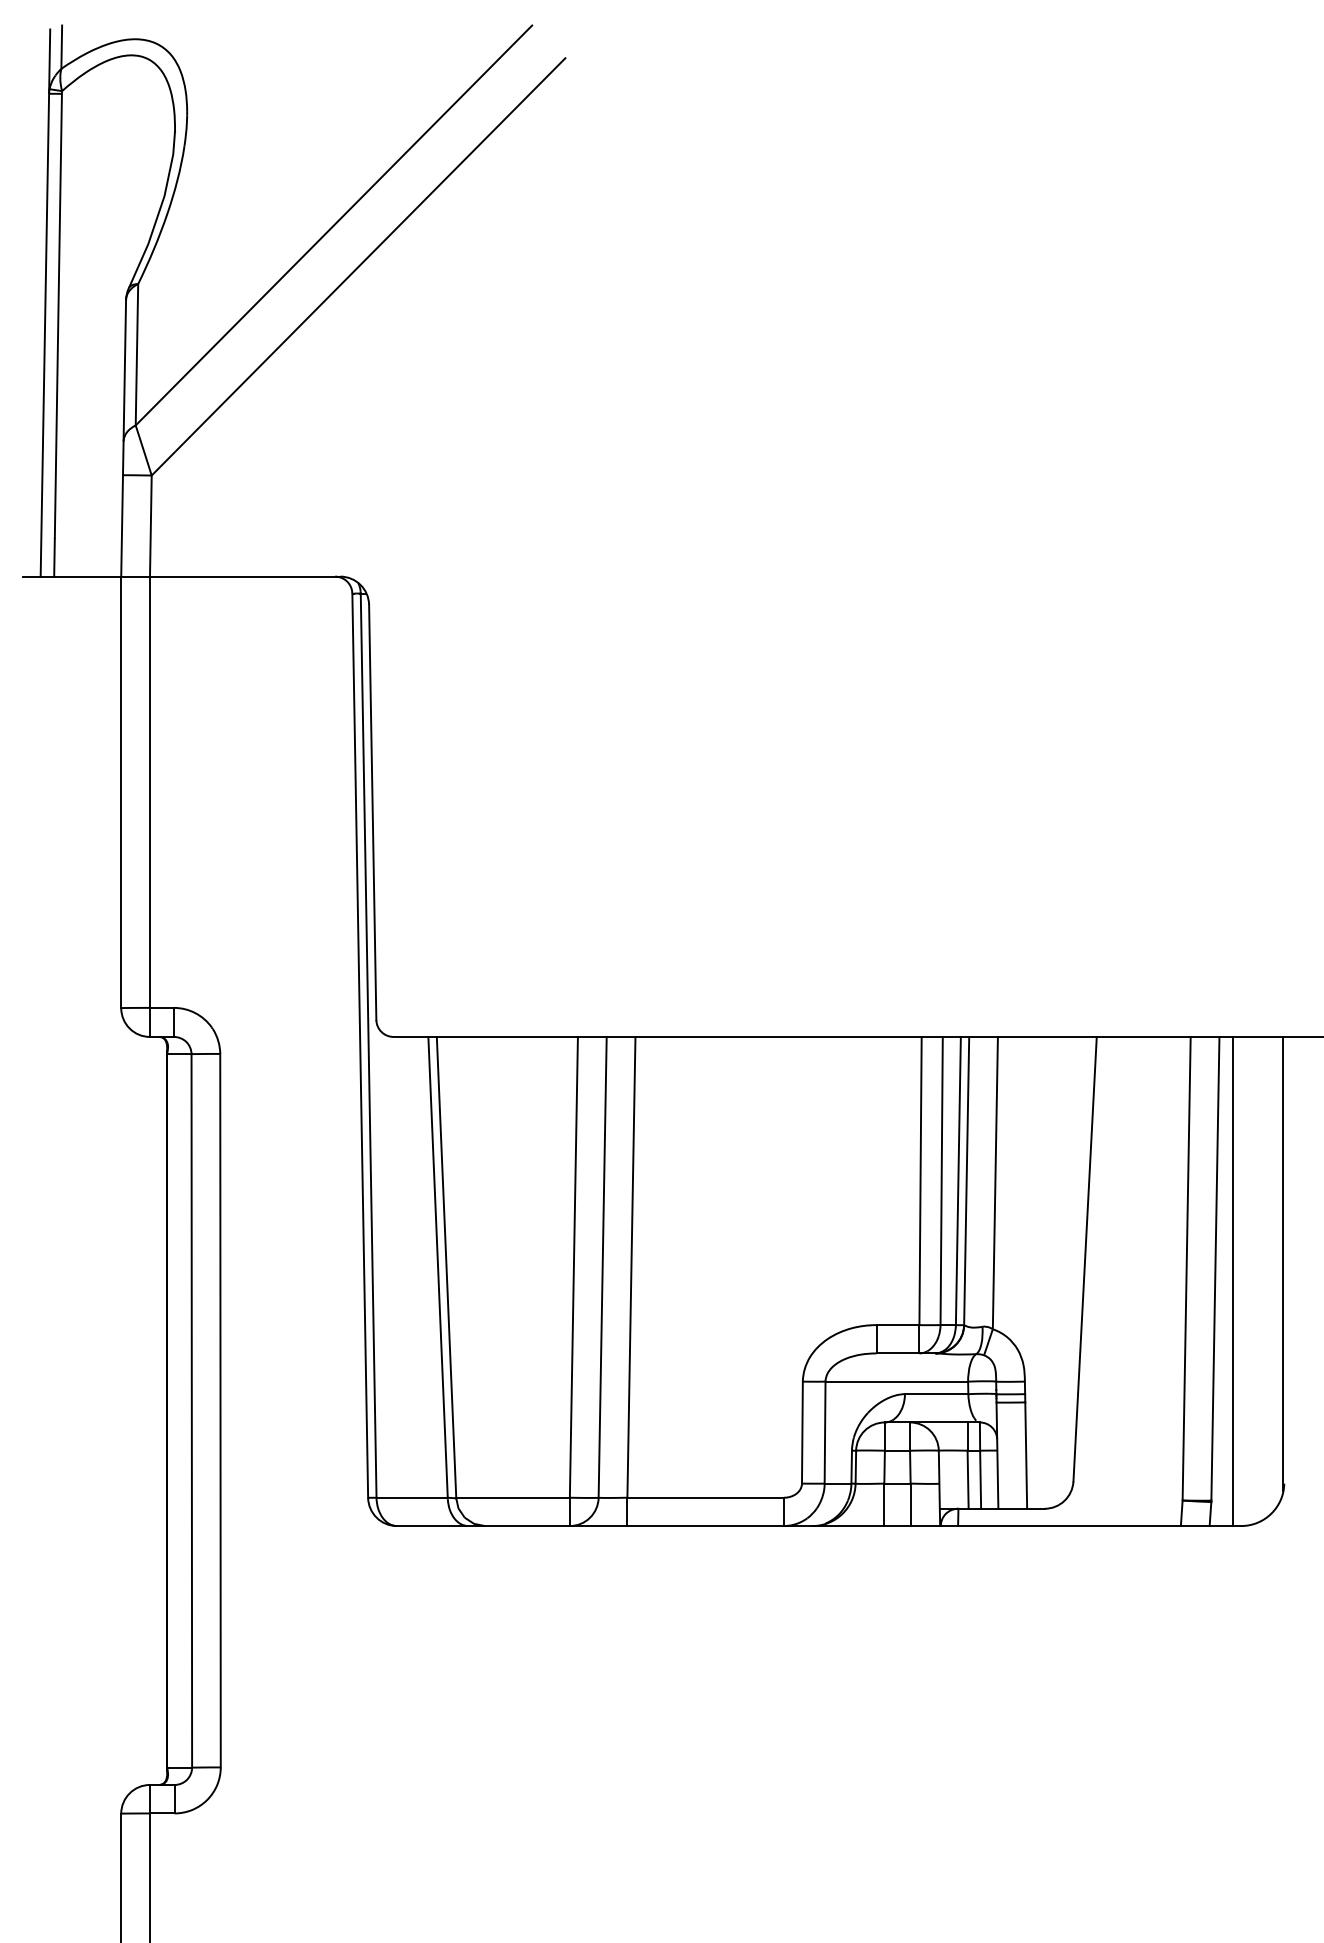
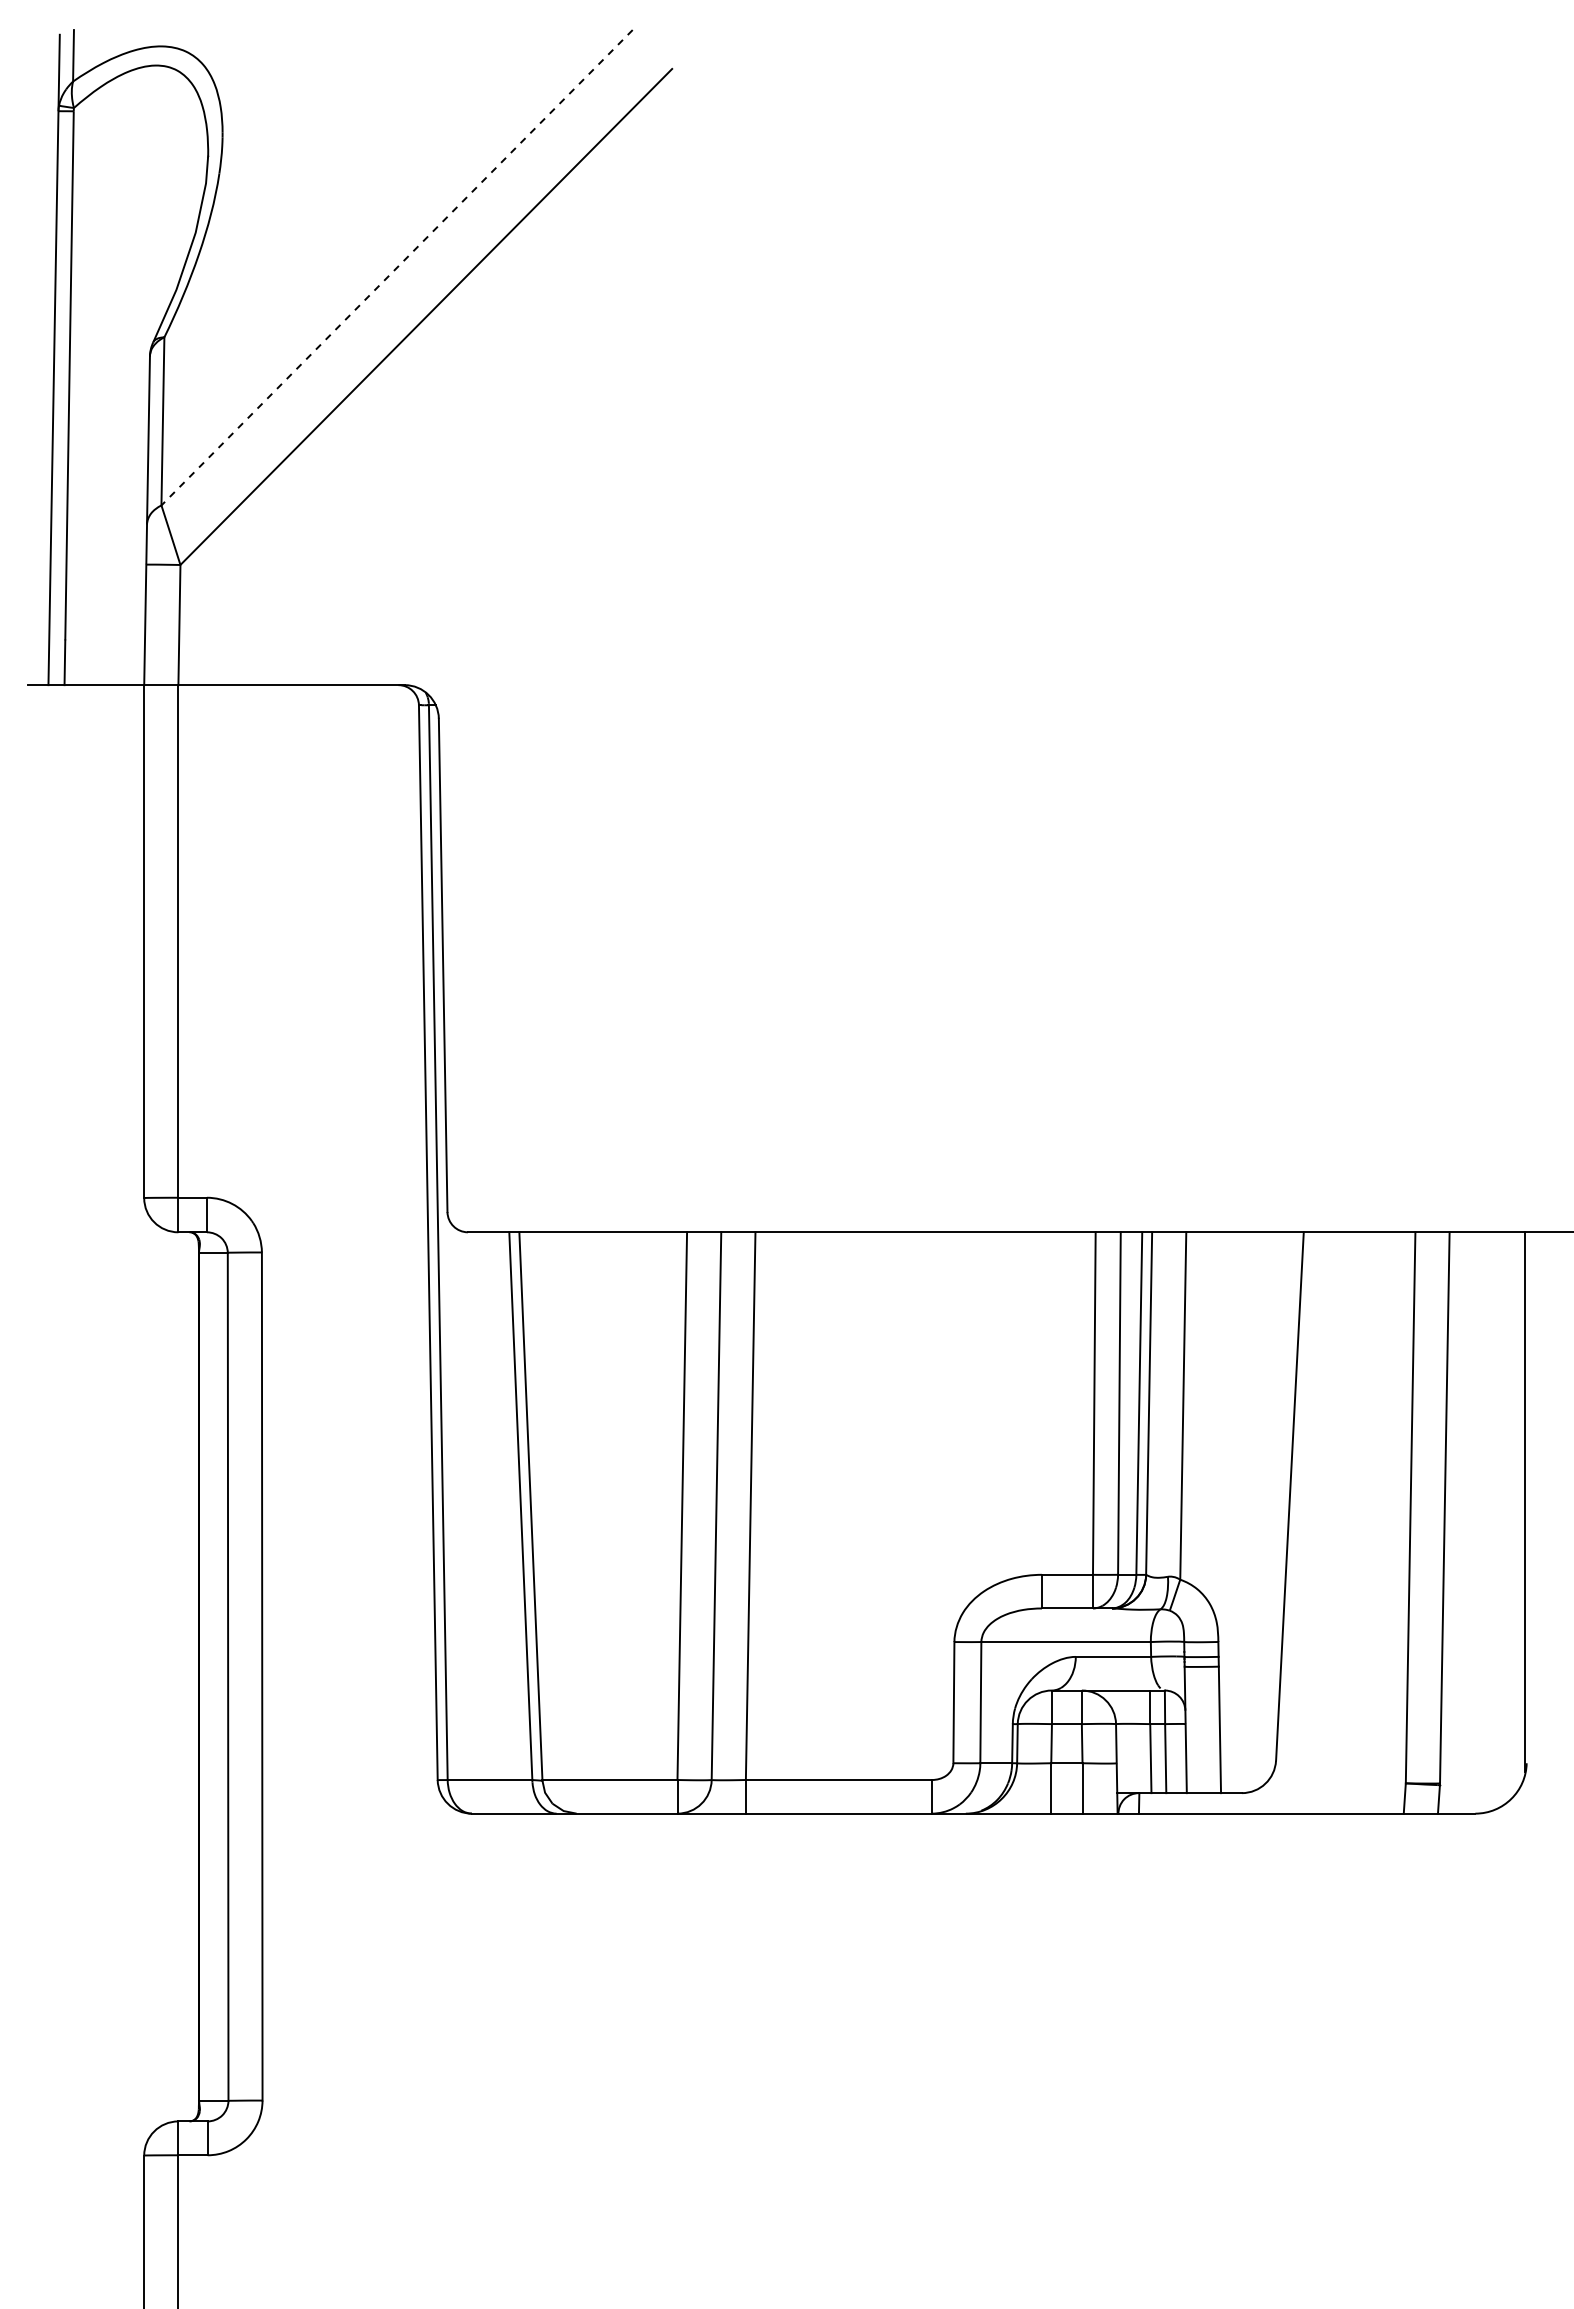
line: (334, 225) -> (397, 267), solid -> dashed
line: (1232, 1281) -> (1465, 1522), removed

